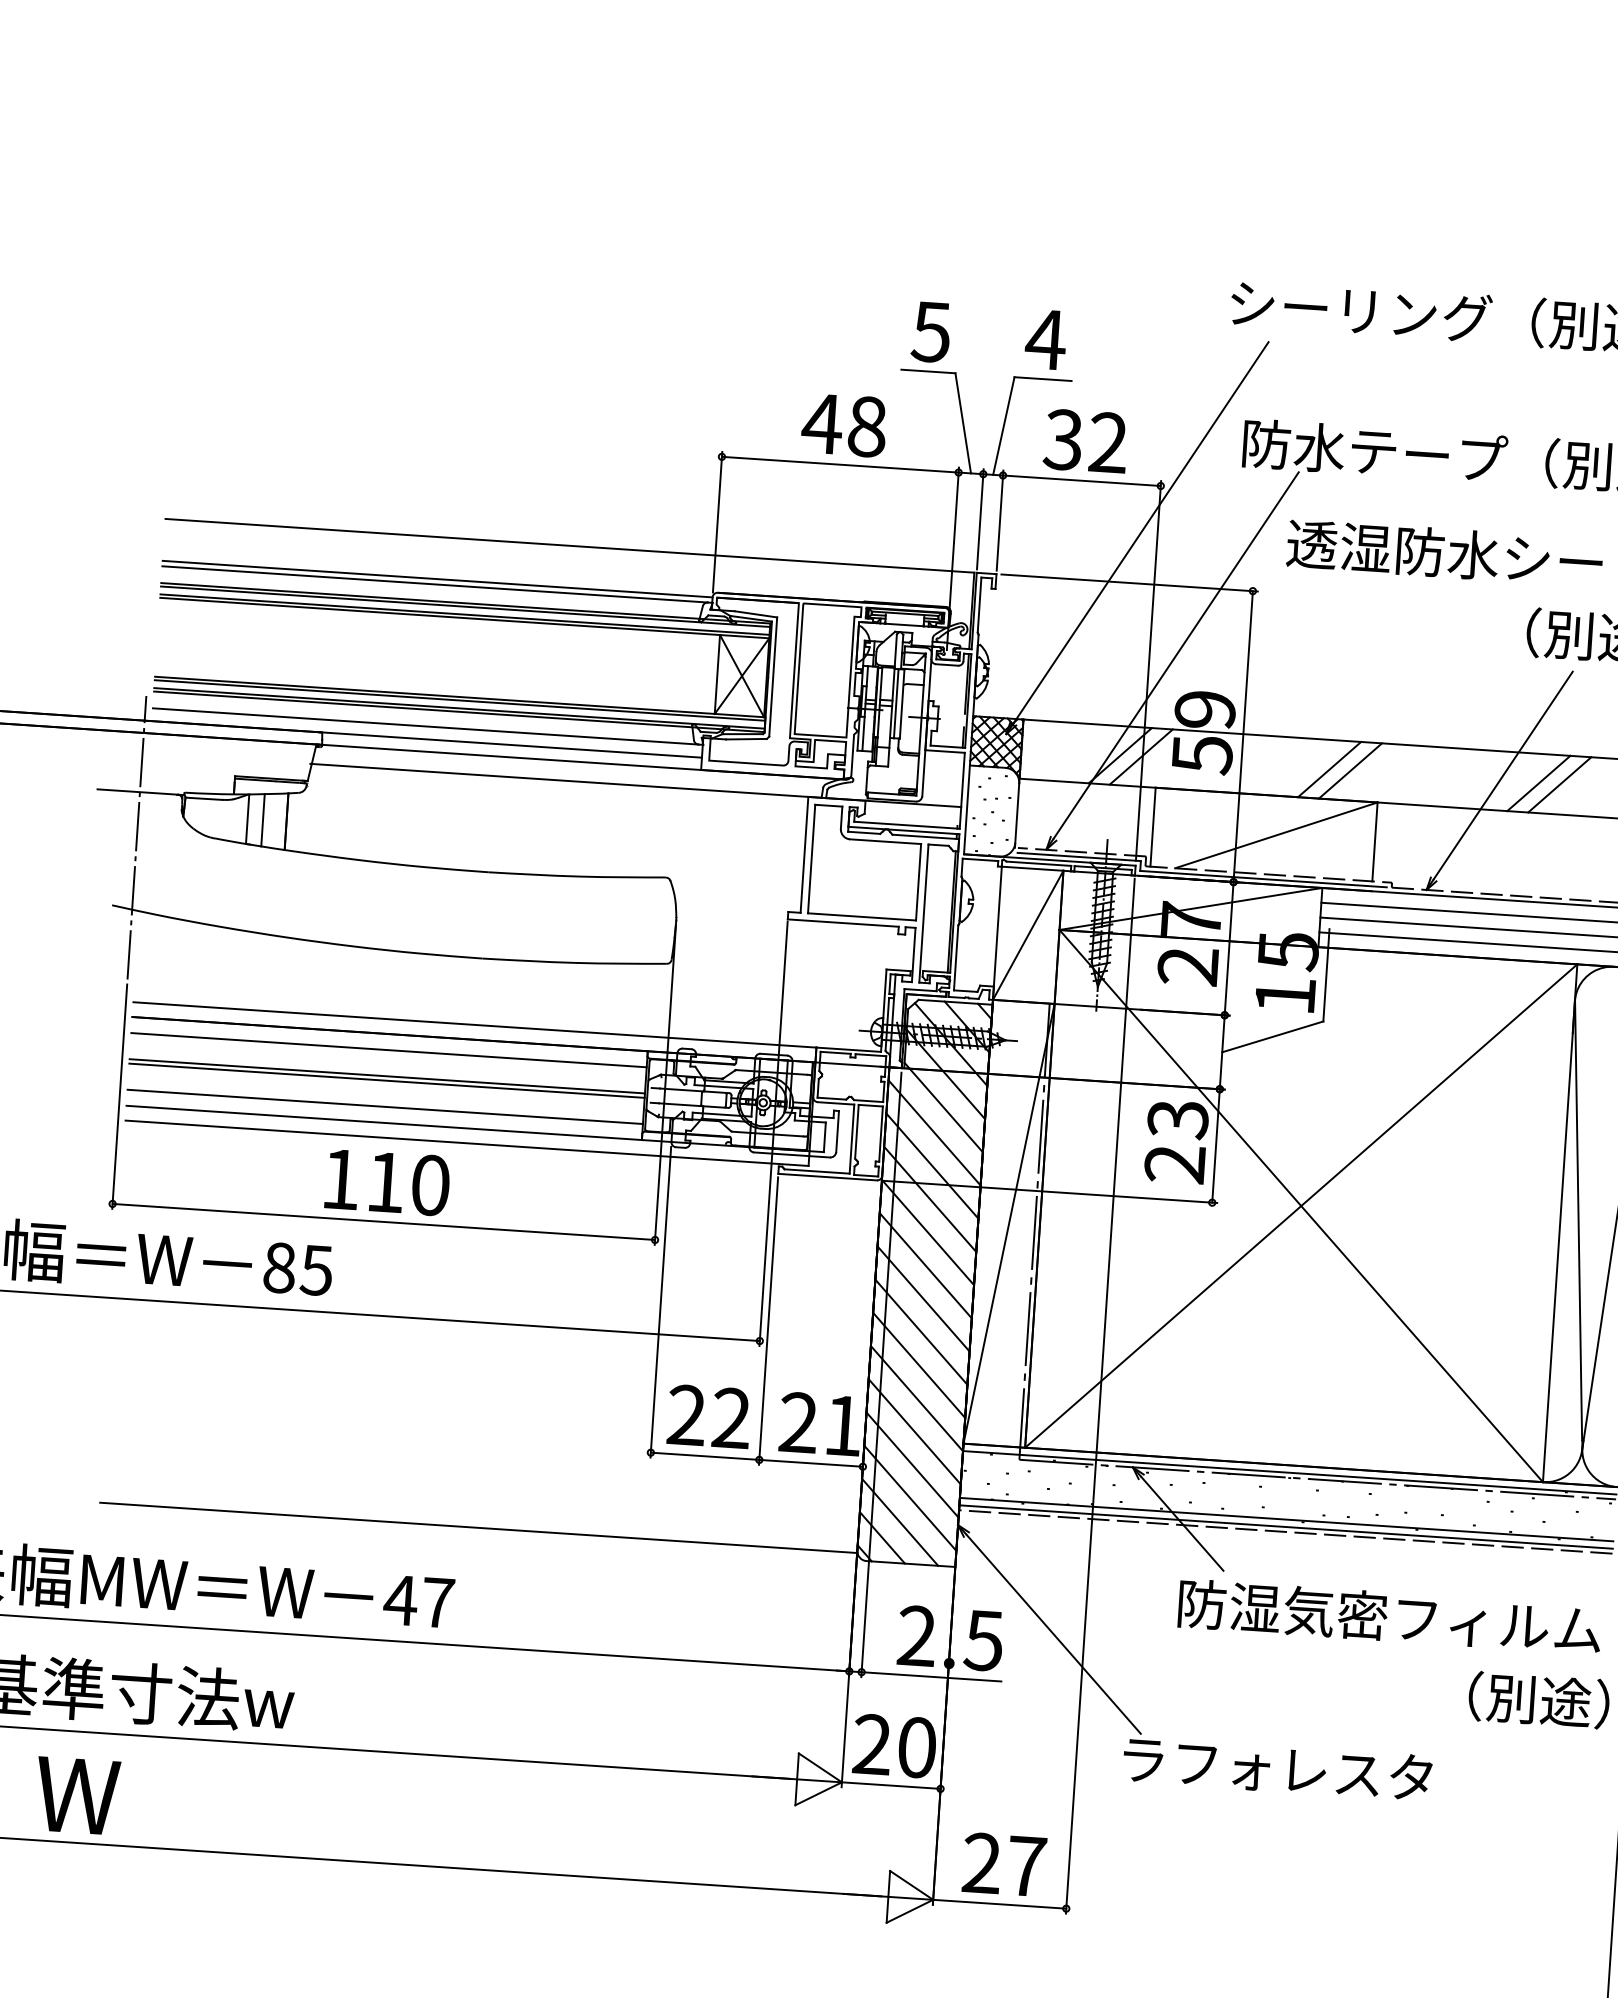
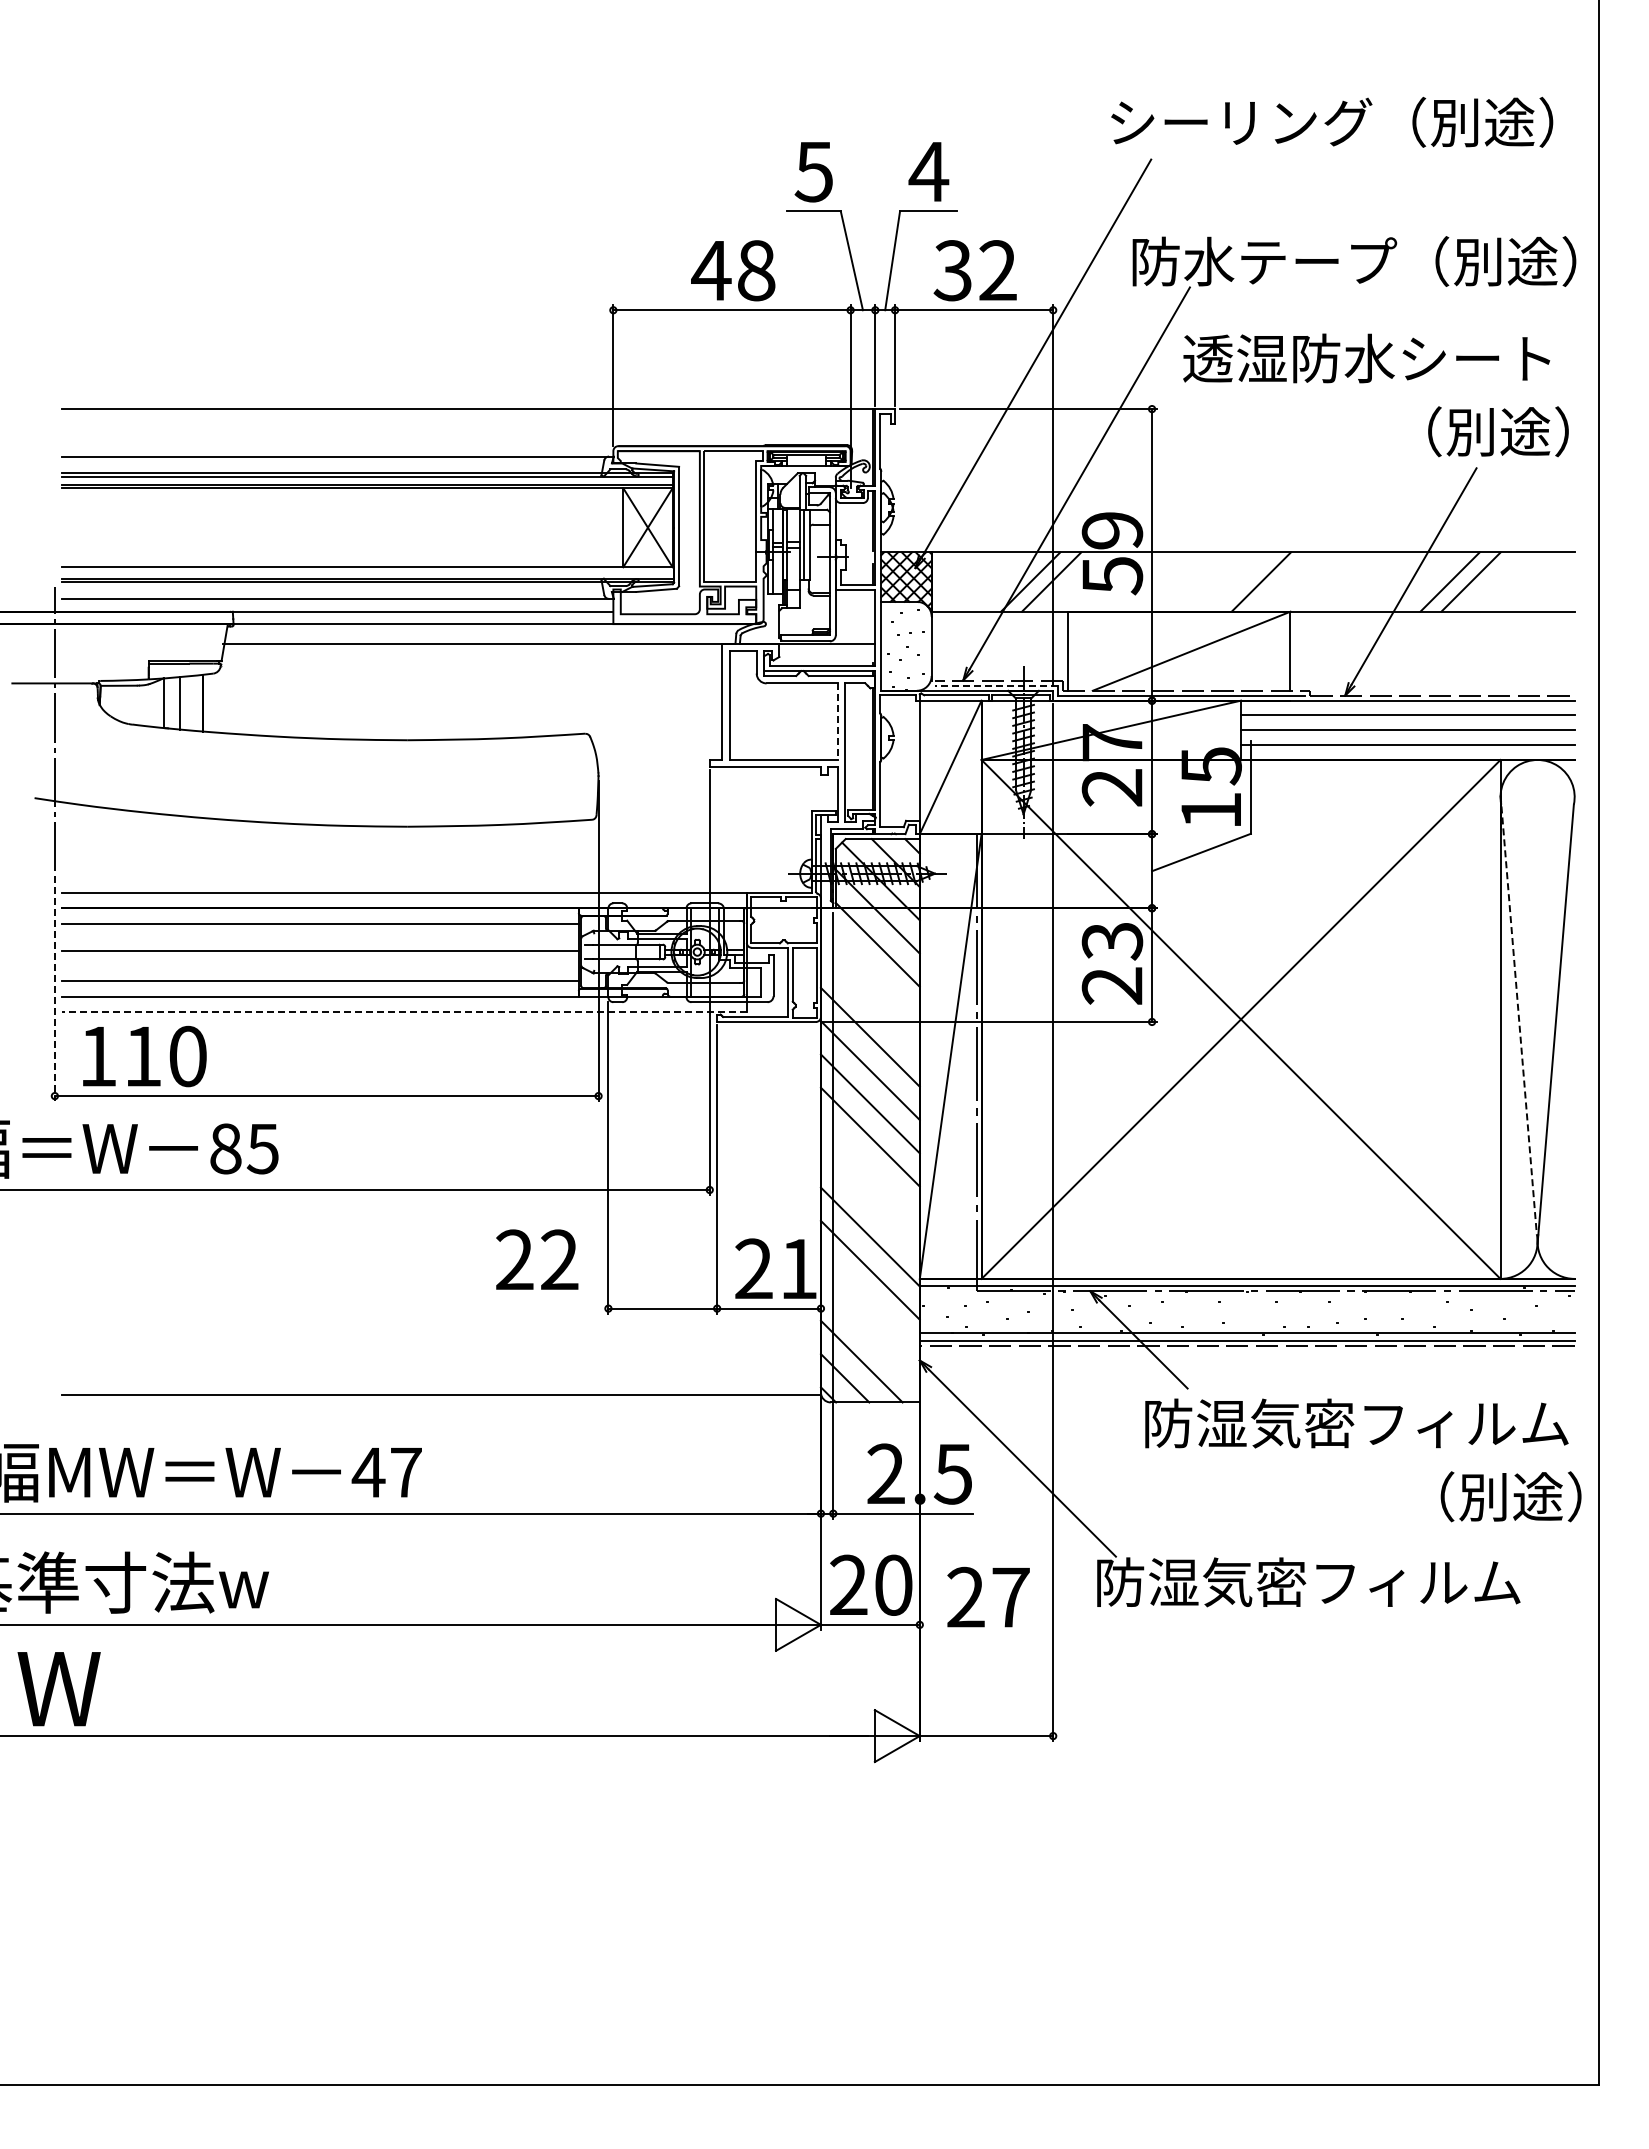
line: (437, 579) -> (337, 451), removed
line: (459, 700) -> (367, 570), removed
line: (1329, 769) -> (1240, 581), removed
line: (1079, 856) -> (996, 685), solid -> dashed
line: (918, 883) -> (837, 722), solid -> dashed
line: (386, 1081) -> (320, 955), removed
line: (119, 1097) -> (54, 989), solid -> dashed
line: (933, 1132) -> (869, 970), removed
line: (466, 1143) -> (404, 1012), solid -> dashed
line: (931, 1165) -> (869, 1003), removed
text: (387, 1182) -> (144, 1056), moved
line: (1578, 1220) -> (1518, 1015), solid -> dashed
line: (920, 1332) -> (869, 1170), removed
line: (918, 1365) -> (869, 1203), removed
text: (709, 1416) -> (537, 1259), moved
line: (911, 1464) -> (869, 1303), removed
line: (909, 1497) -> (869, 1336), removed
text: (1331, 1772) -> (1308, 1582), ラフォレスタ -> 防湿気密フィルム
text: (1004, 1863) -> (988, 1596), moved

